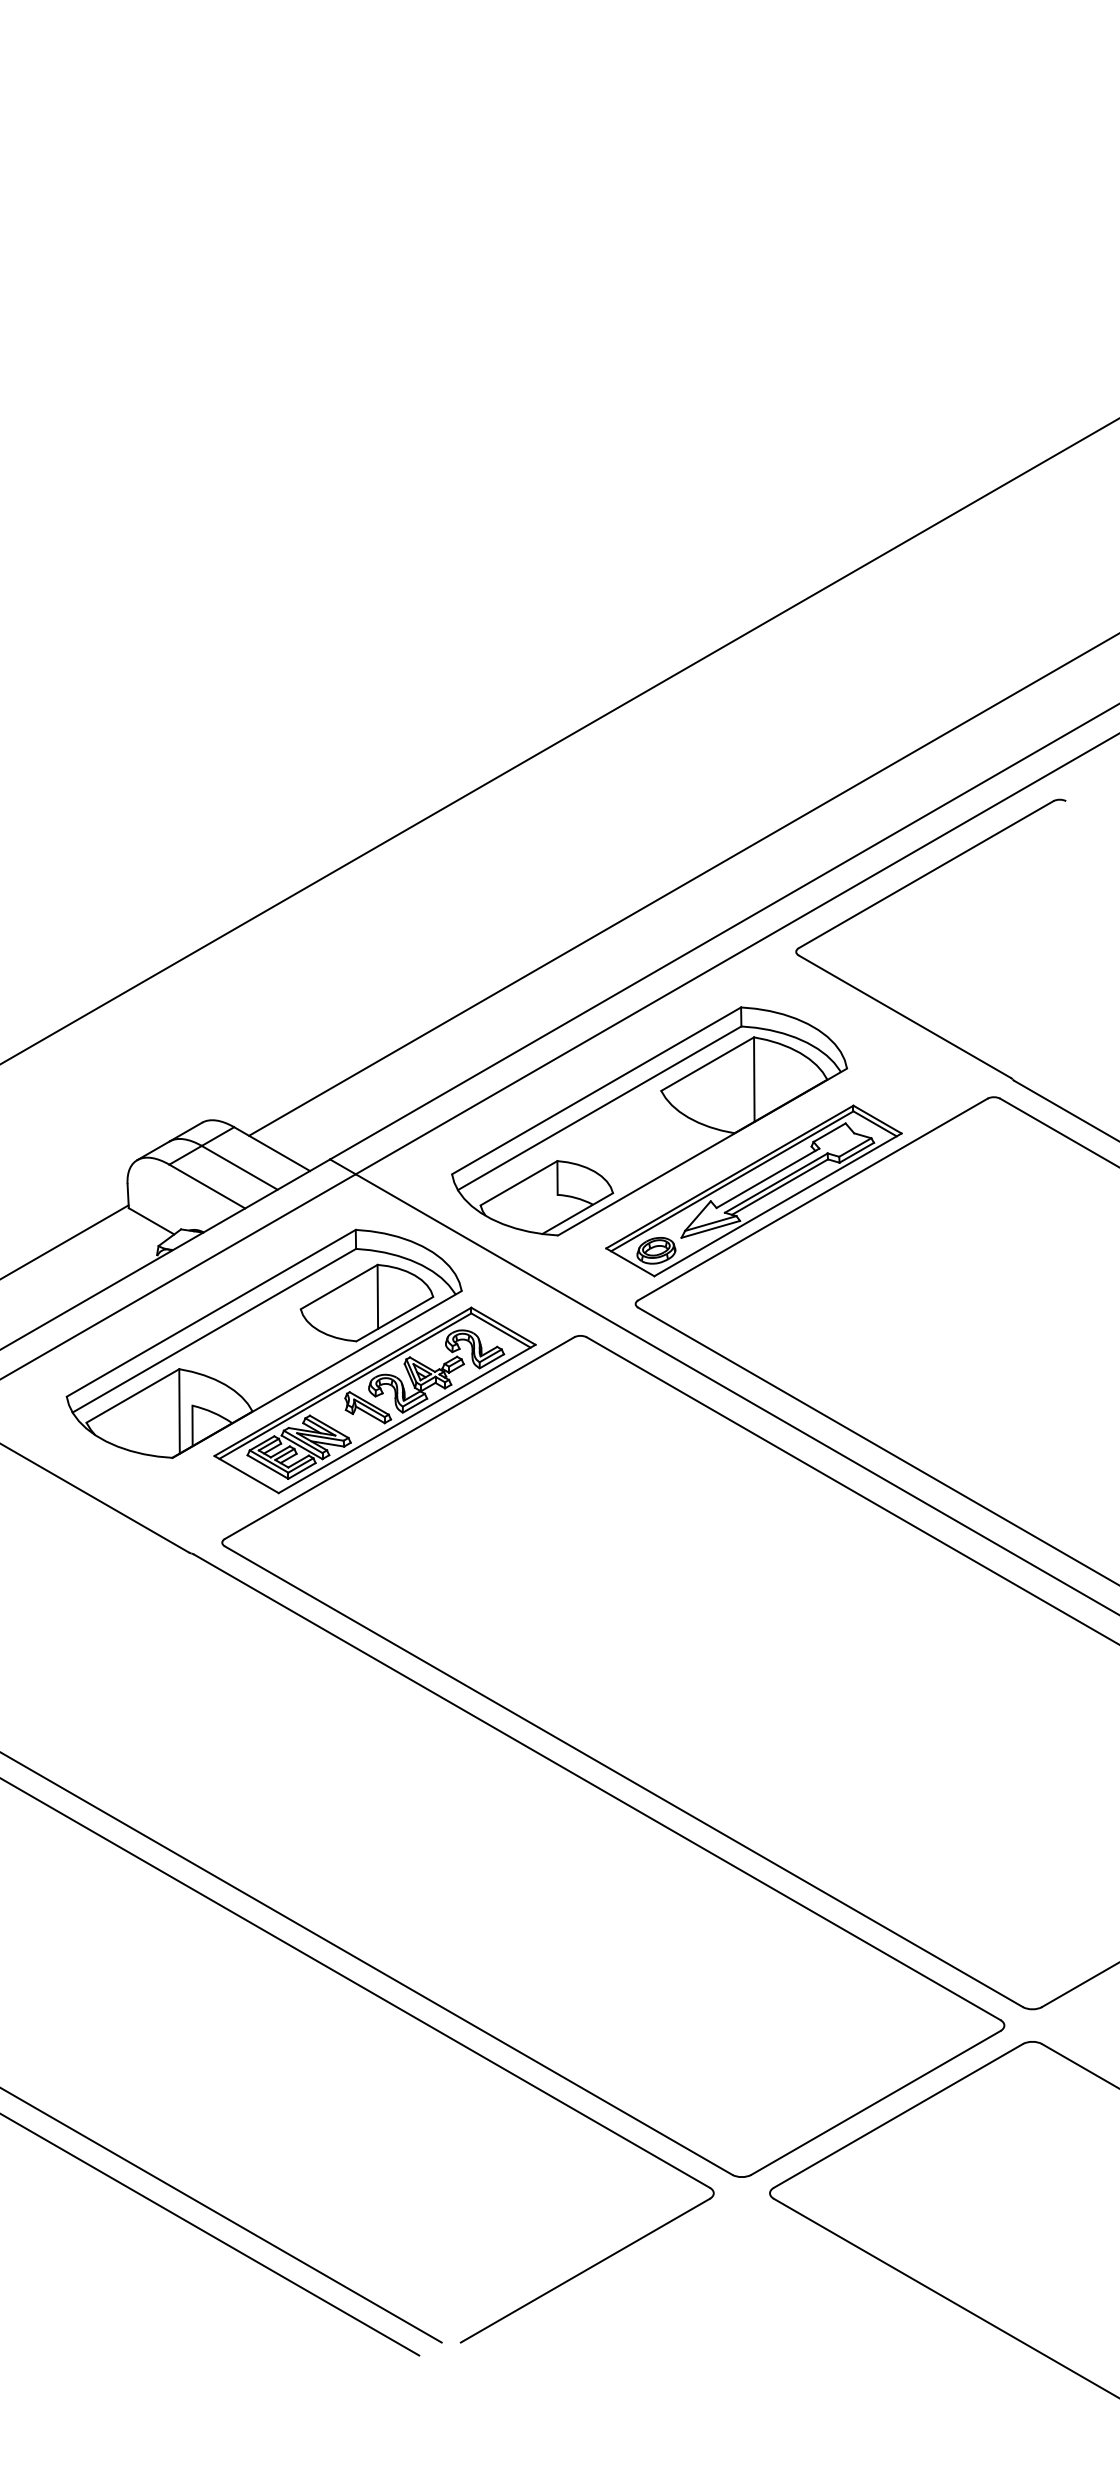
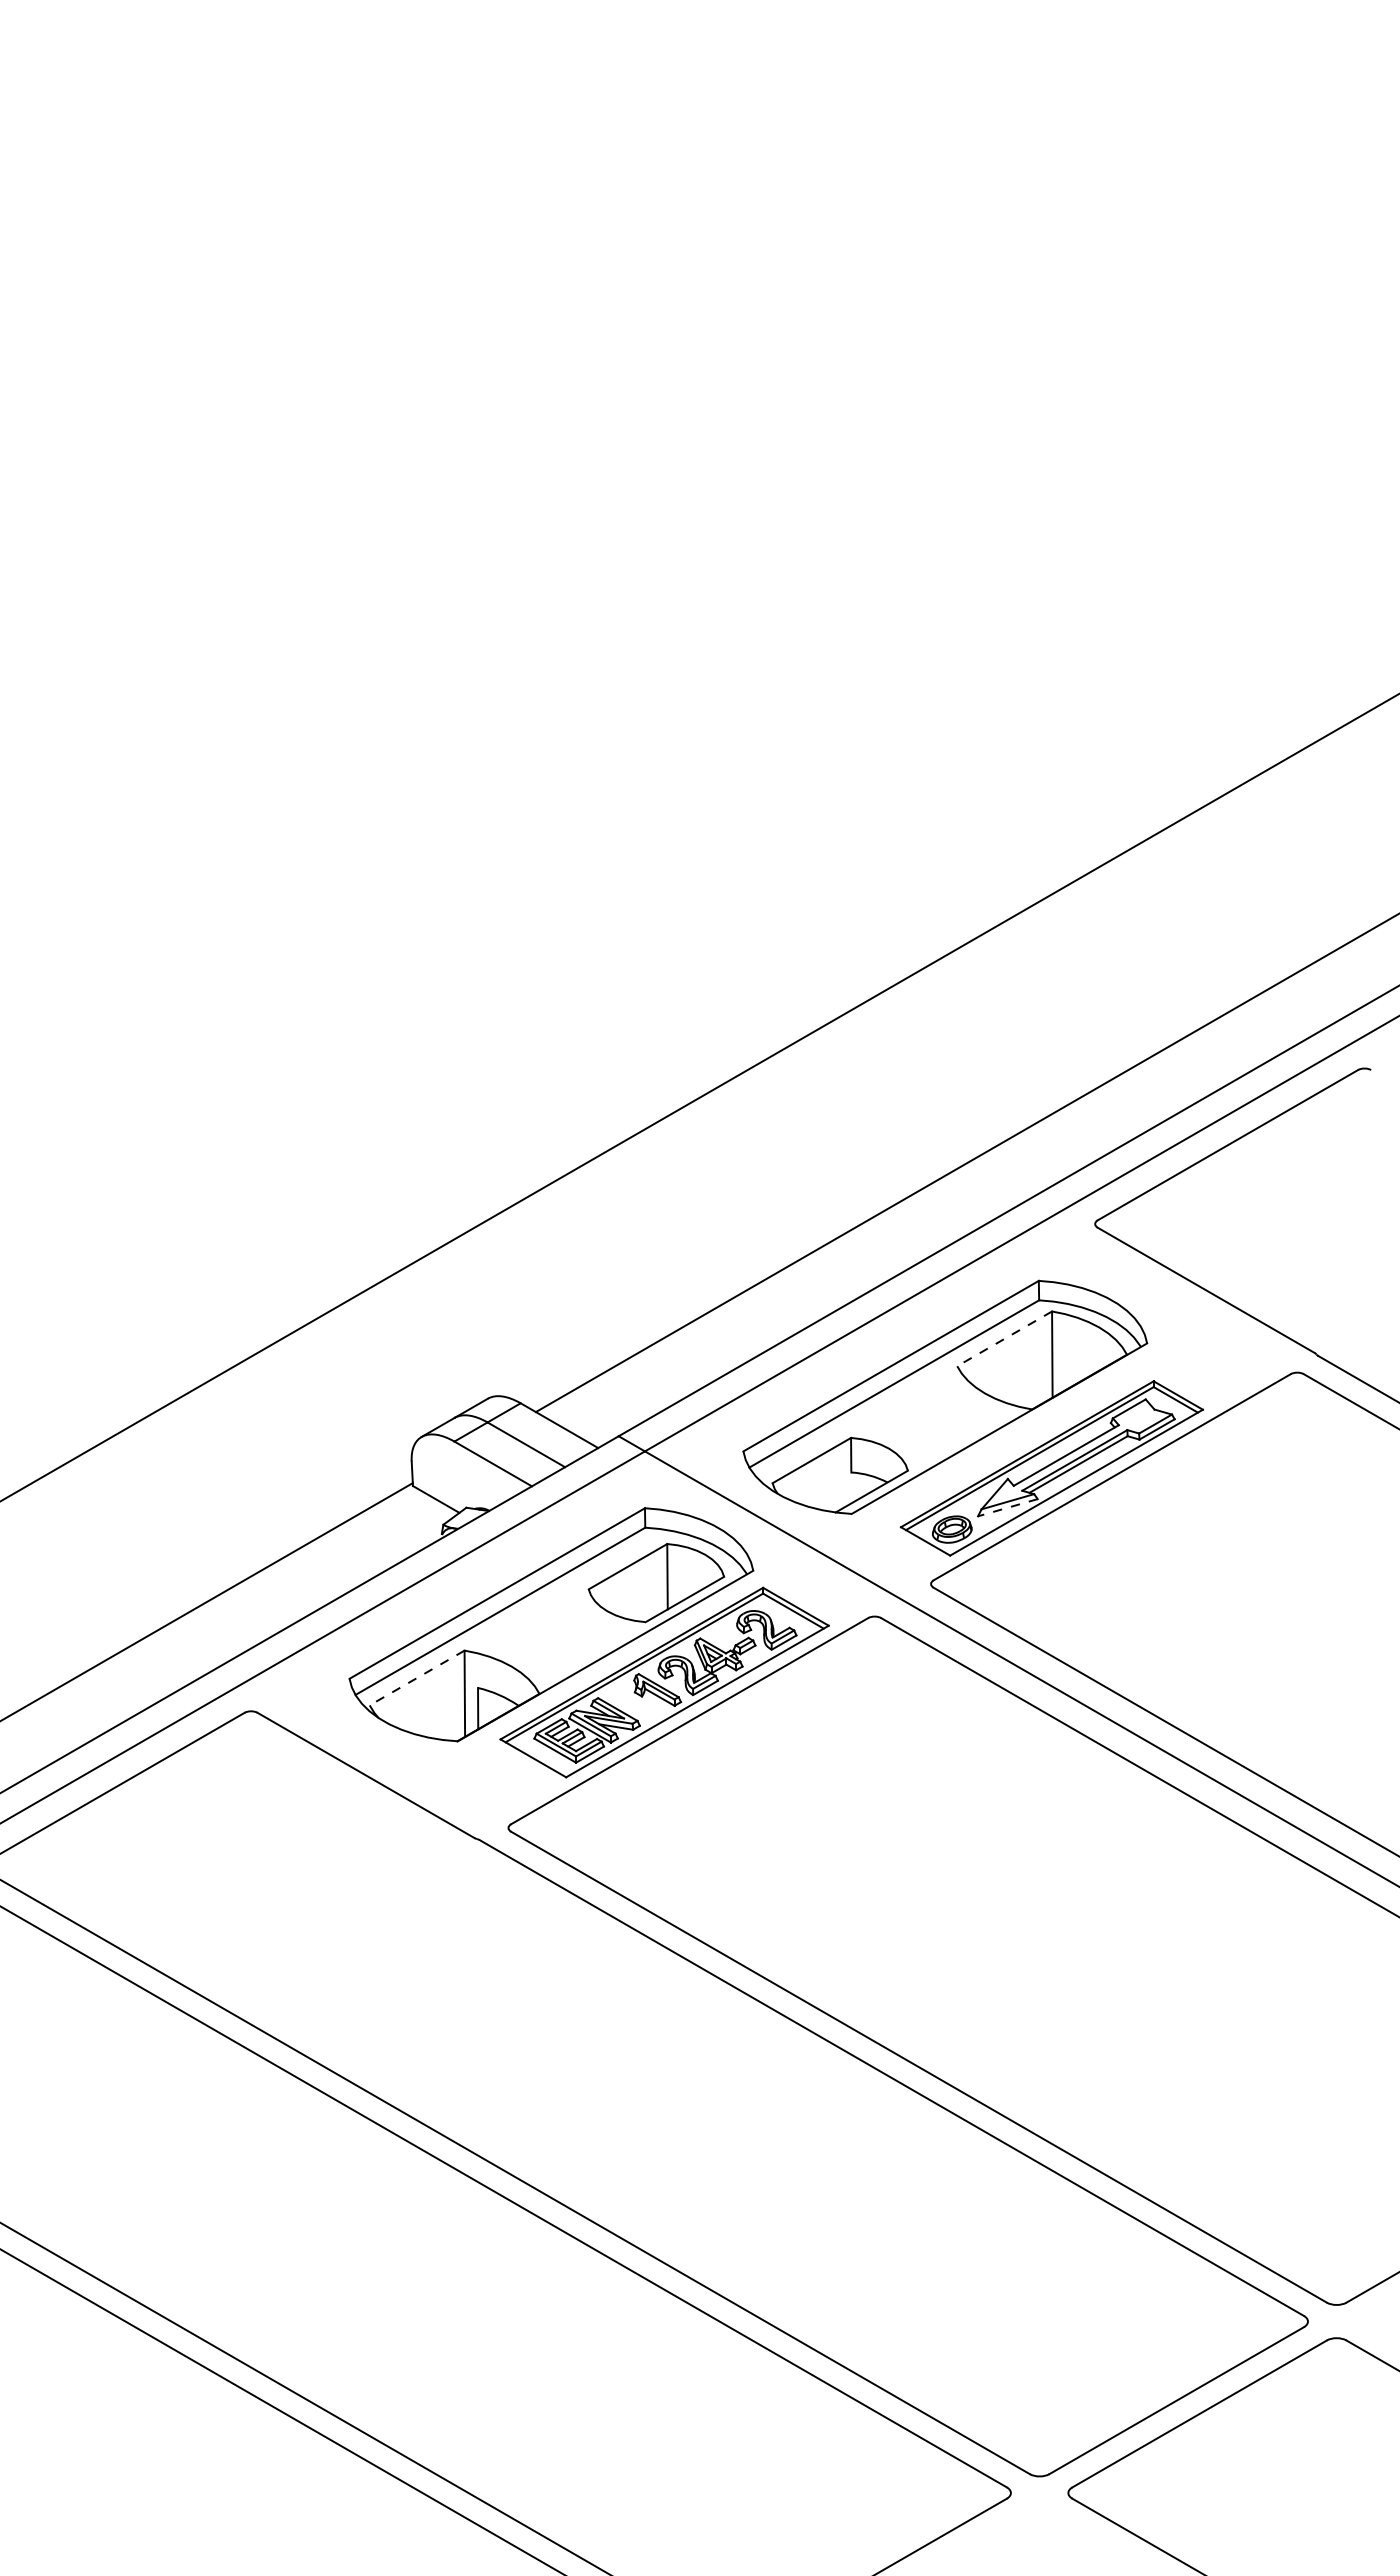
line: (707, 1063) -> (1004, 1338), solid -> dashed
line: (710, 1229) -> (1007, 1507), solid -> dashed
line: (133, 1396) -> (417, 1678), solid -> dashed

